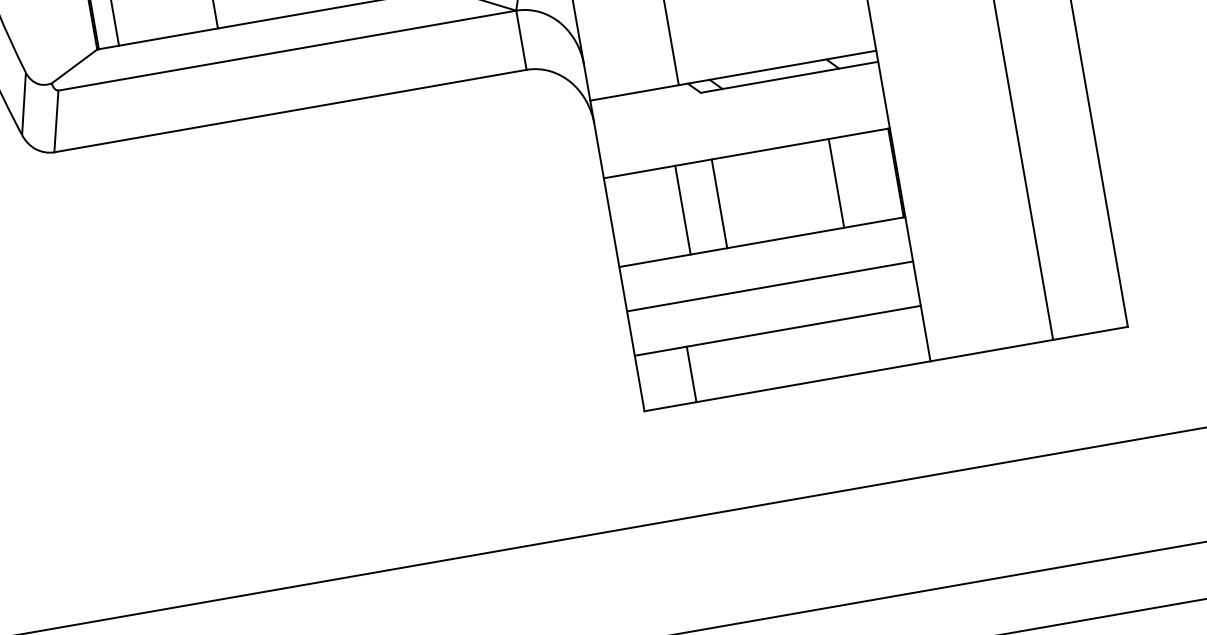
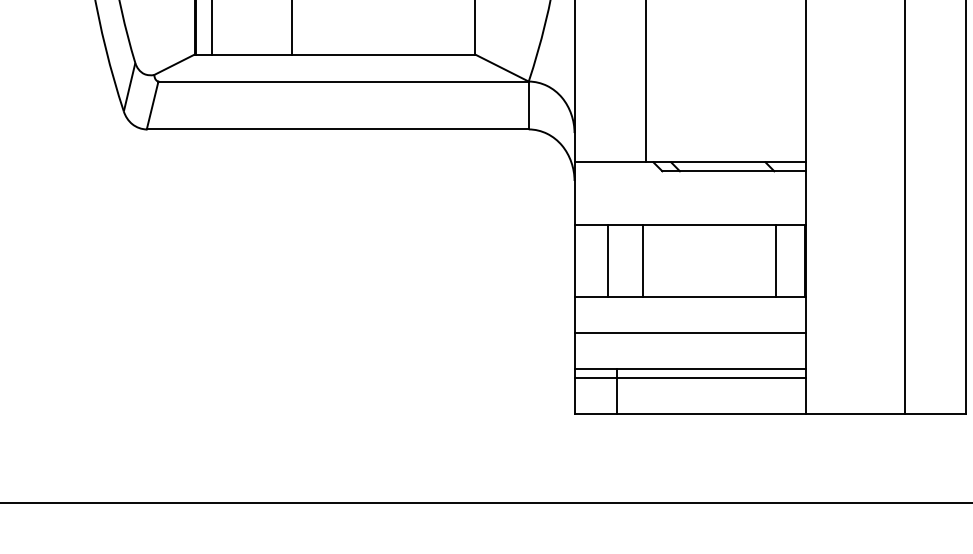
line: (836, 182) -> (776, 260), moved
line: (718, 203) -> (642, 260), moved
line: (683, 209) -> (608, 260), moved
line: (778, 341) -> (689, 377), added

